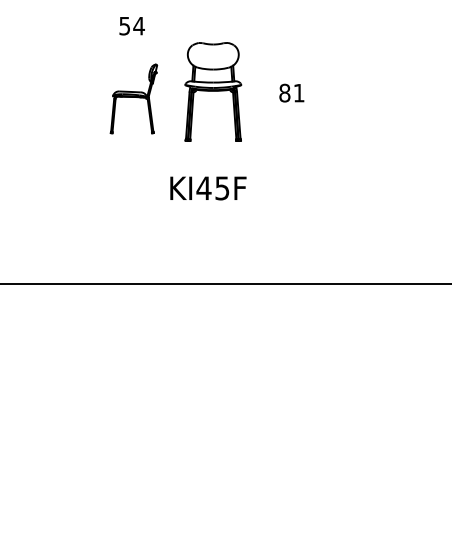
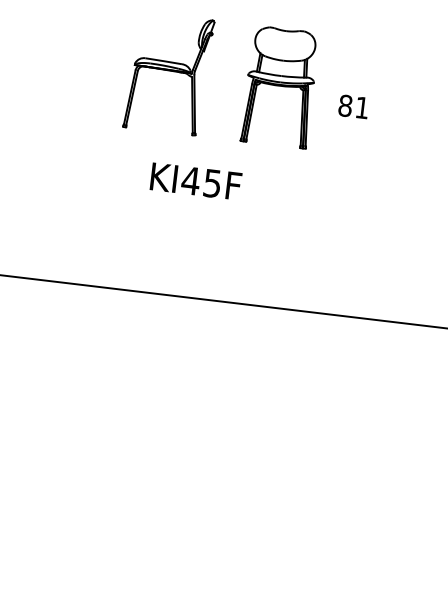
part: (213, 91) -> (280, 86), moved
text: (291, 92) -> (353, 106), moved
part: (133, 98) -> (168, 73), size x1.43
text: (208, 188) -> (196, 181), moved

